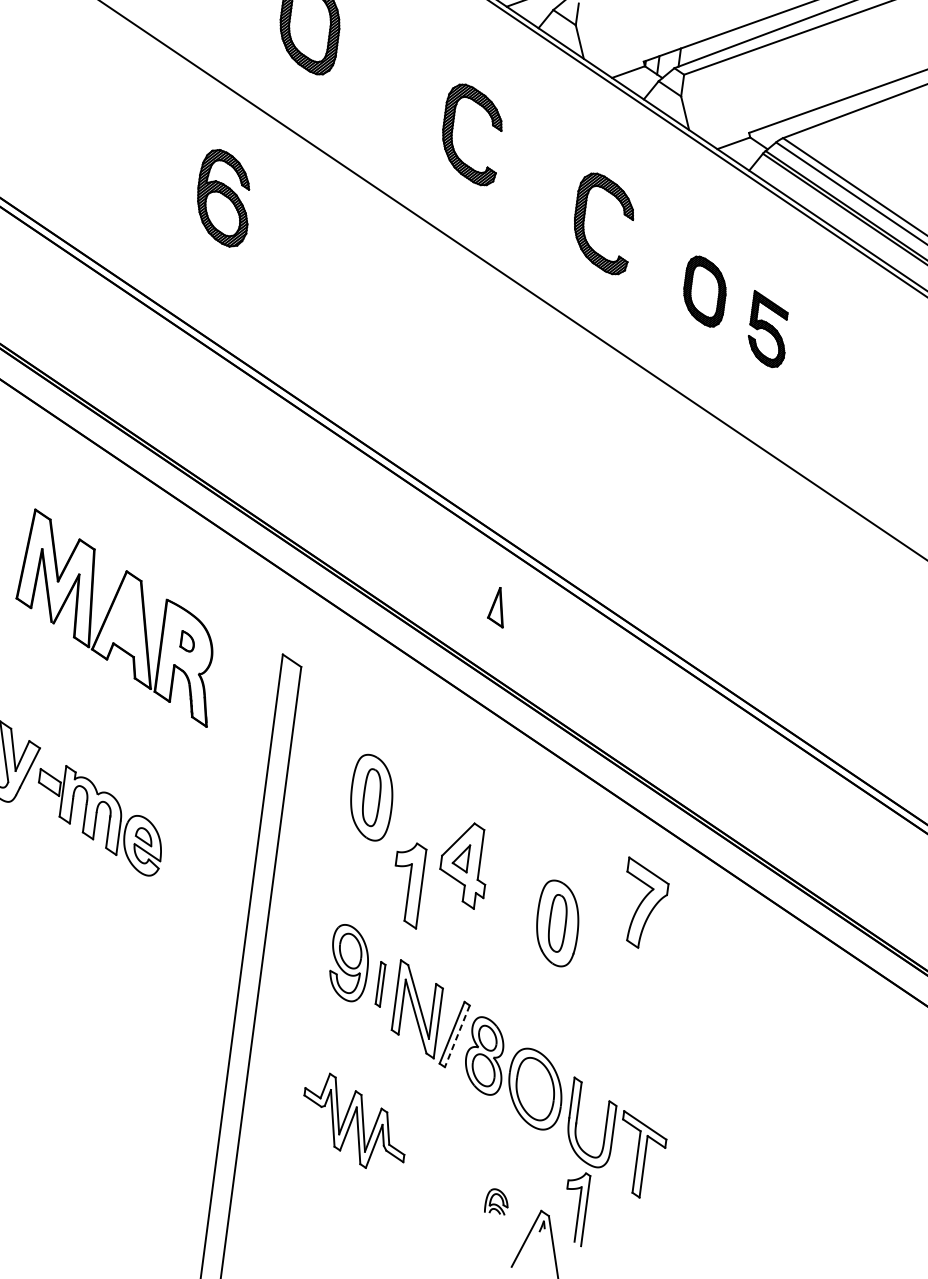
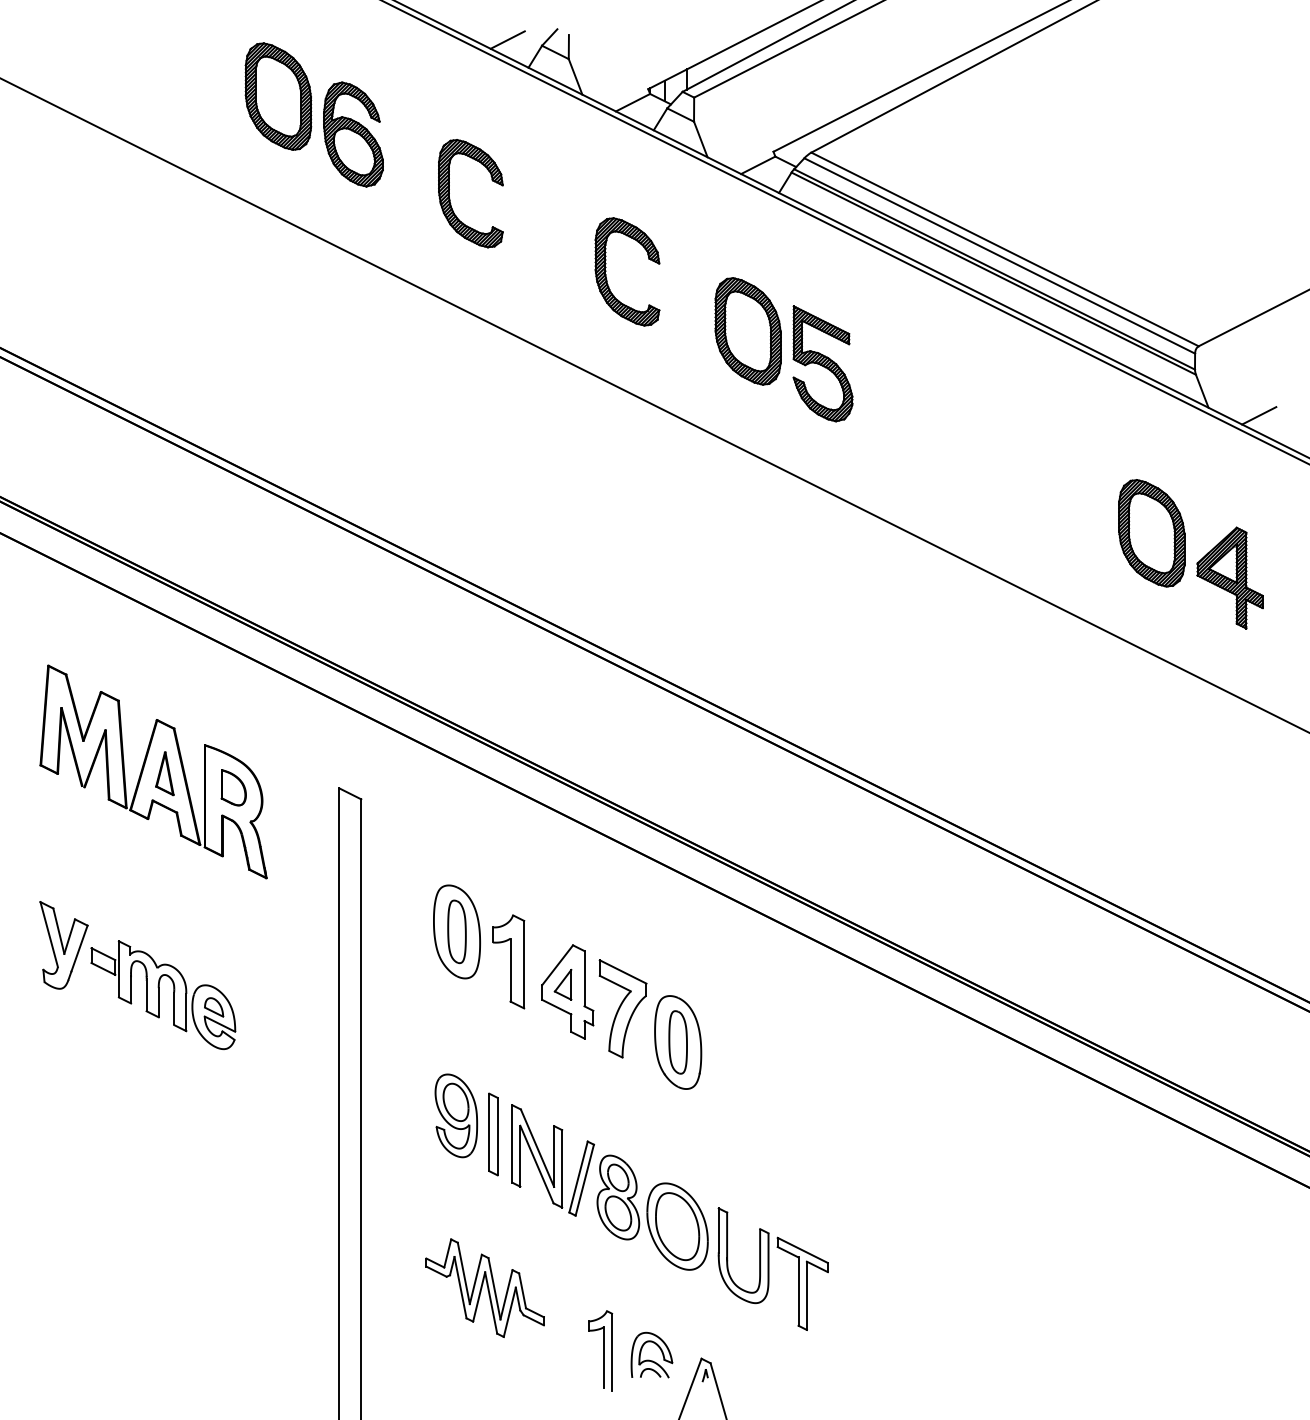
part: (224, 198) -> (353, 134), moved
part: (704, 291) -> (747, 331), size x1.43
part: (768, 329) -> (822, 363), size x1.43
part: (497, 606) -> (164, 773), moved
part: (187, 641) -> (233, 787), size x1.67
part: (407, 884) -> (508, 961), moved
part: (643, 903) -> (622, 1008), moved
part: (380, 984) -> (493, 1134), size x1.67
line: (457, 1036) -> (584, 1180), dashed -> solid
part: (496, 1201) -> (651, 1354), size x1.67
part: (575, 1207) -> (600, 1350), moved

